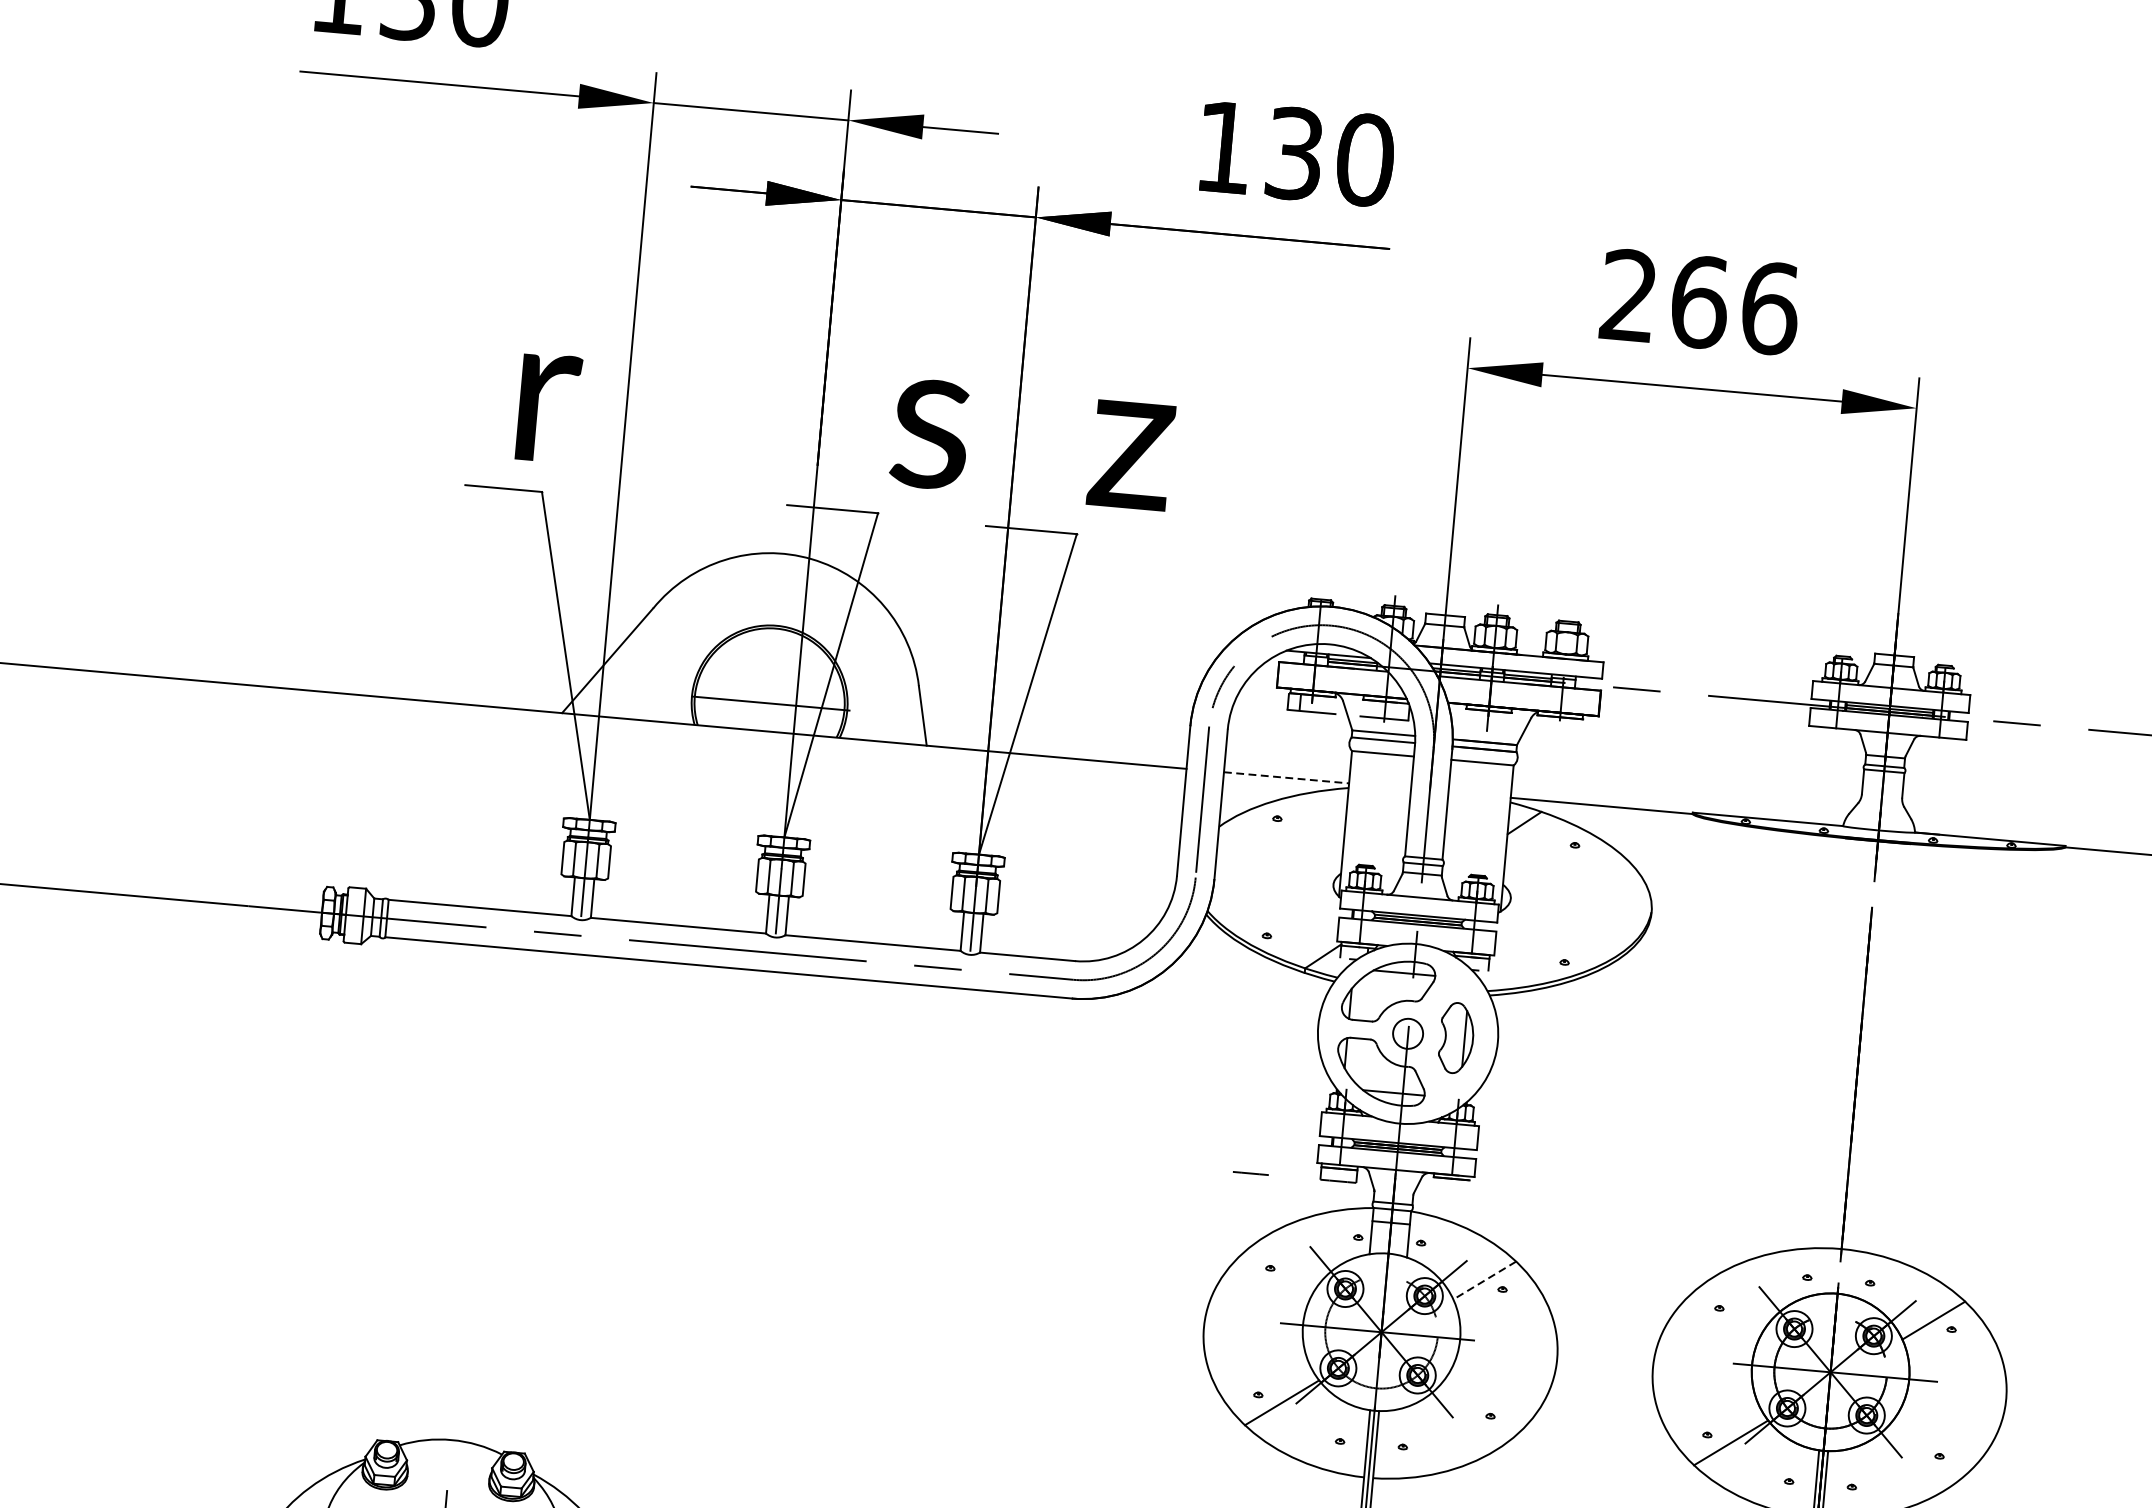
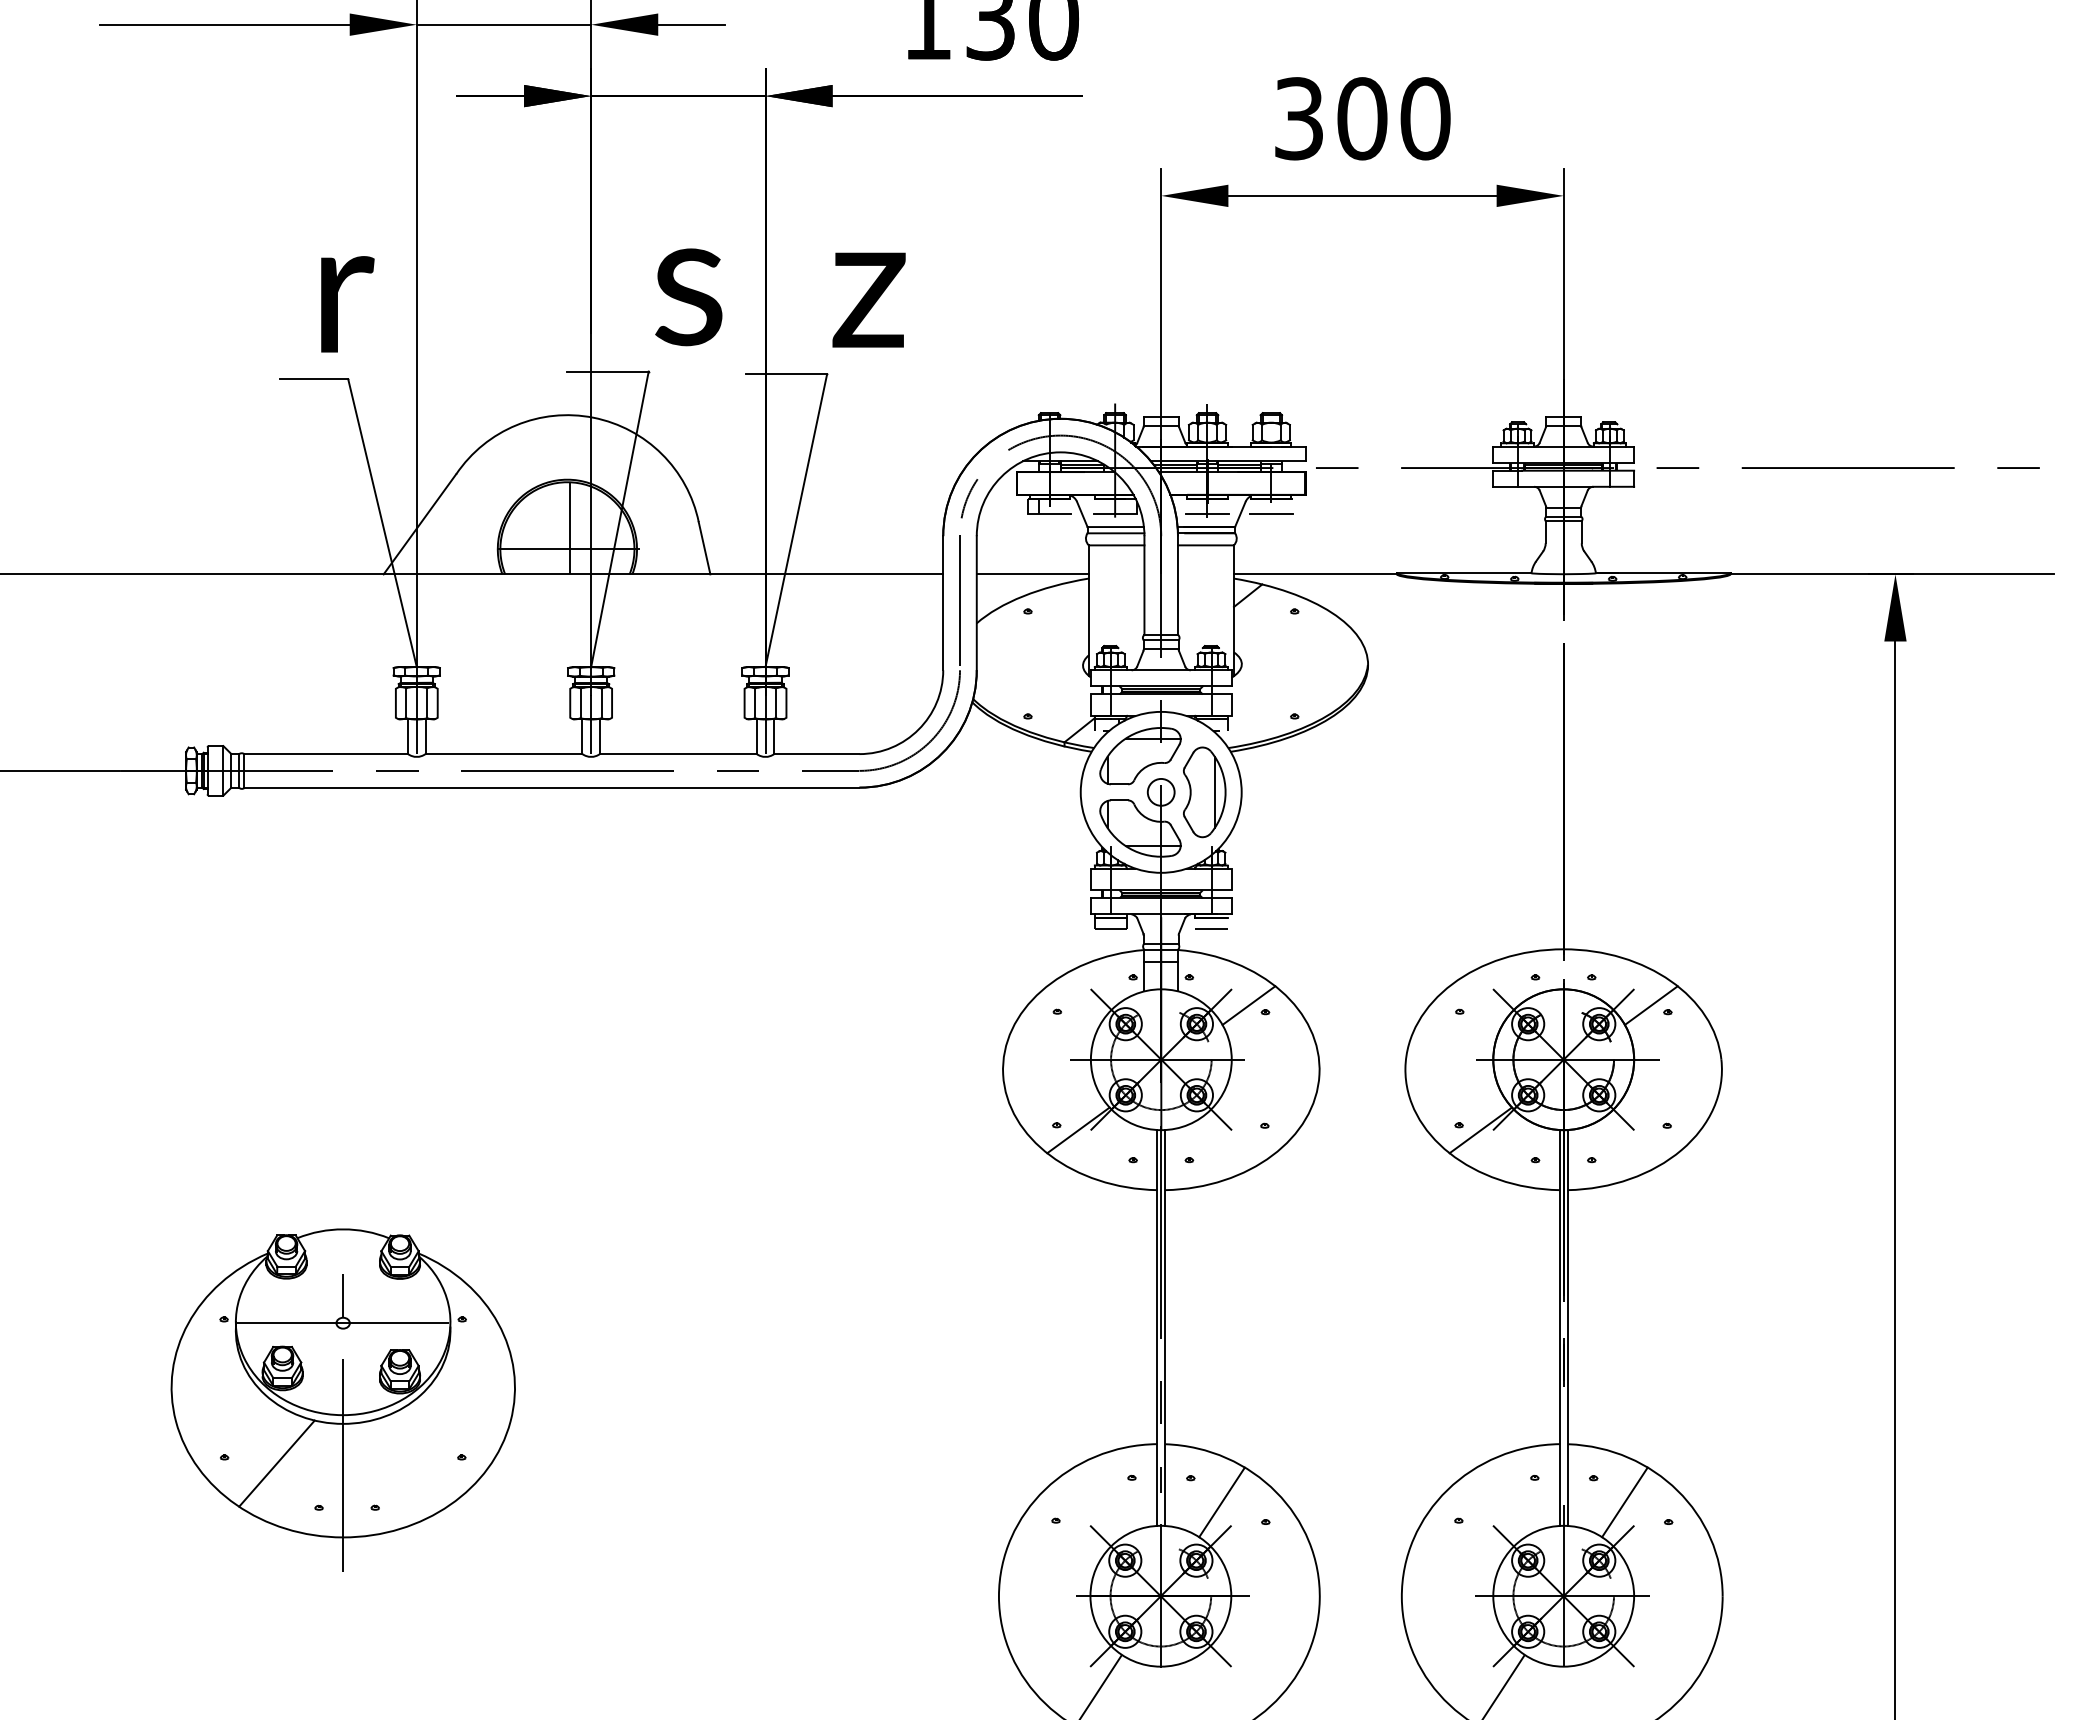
text: (1699, 301) -> (1362, 118), 266 -> 300
line: (775, 680) -> (570, 528), added
line: (1487, 727) -> (1207, 513), added
line: (1557, 733) -> (1270, 513), added
line: (1287, 777) -> (1033, 574), dashed -> solid
part: (1456, 1038) -> (1204, 792), size x1.43
line: (1250, 1172) -> (1211, 928), moved
line: (1484, 1280) -> (1248, 1005), dashed -> solid

